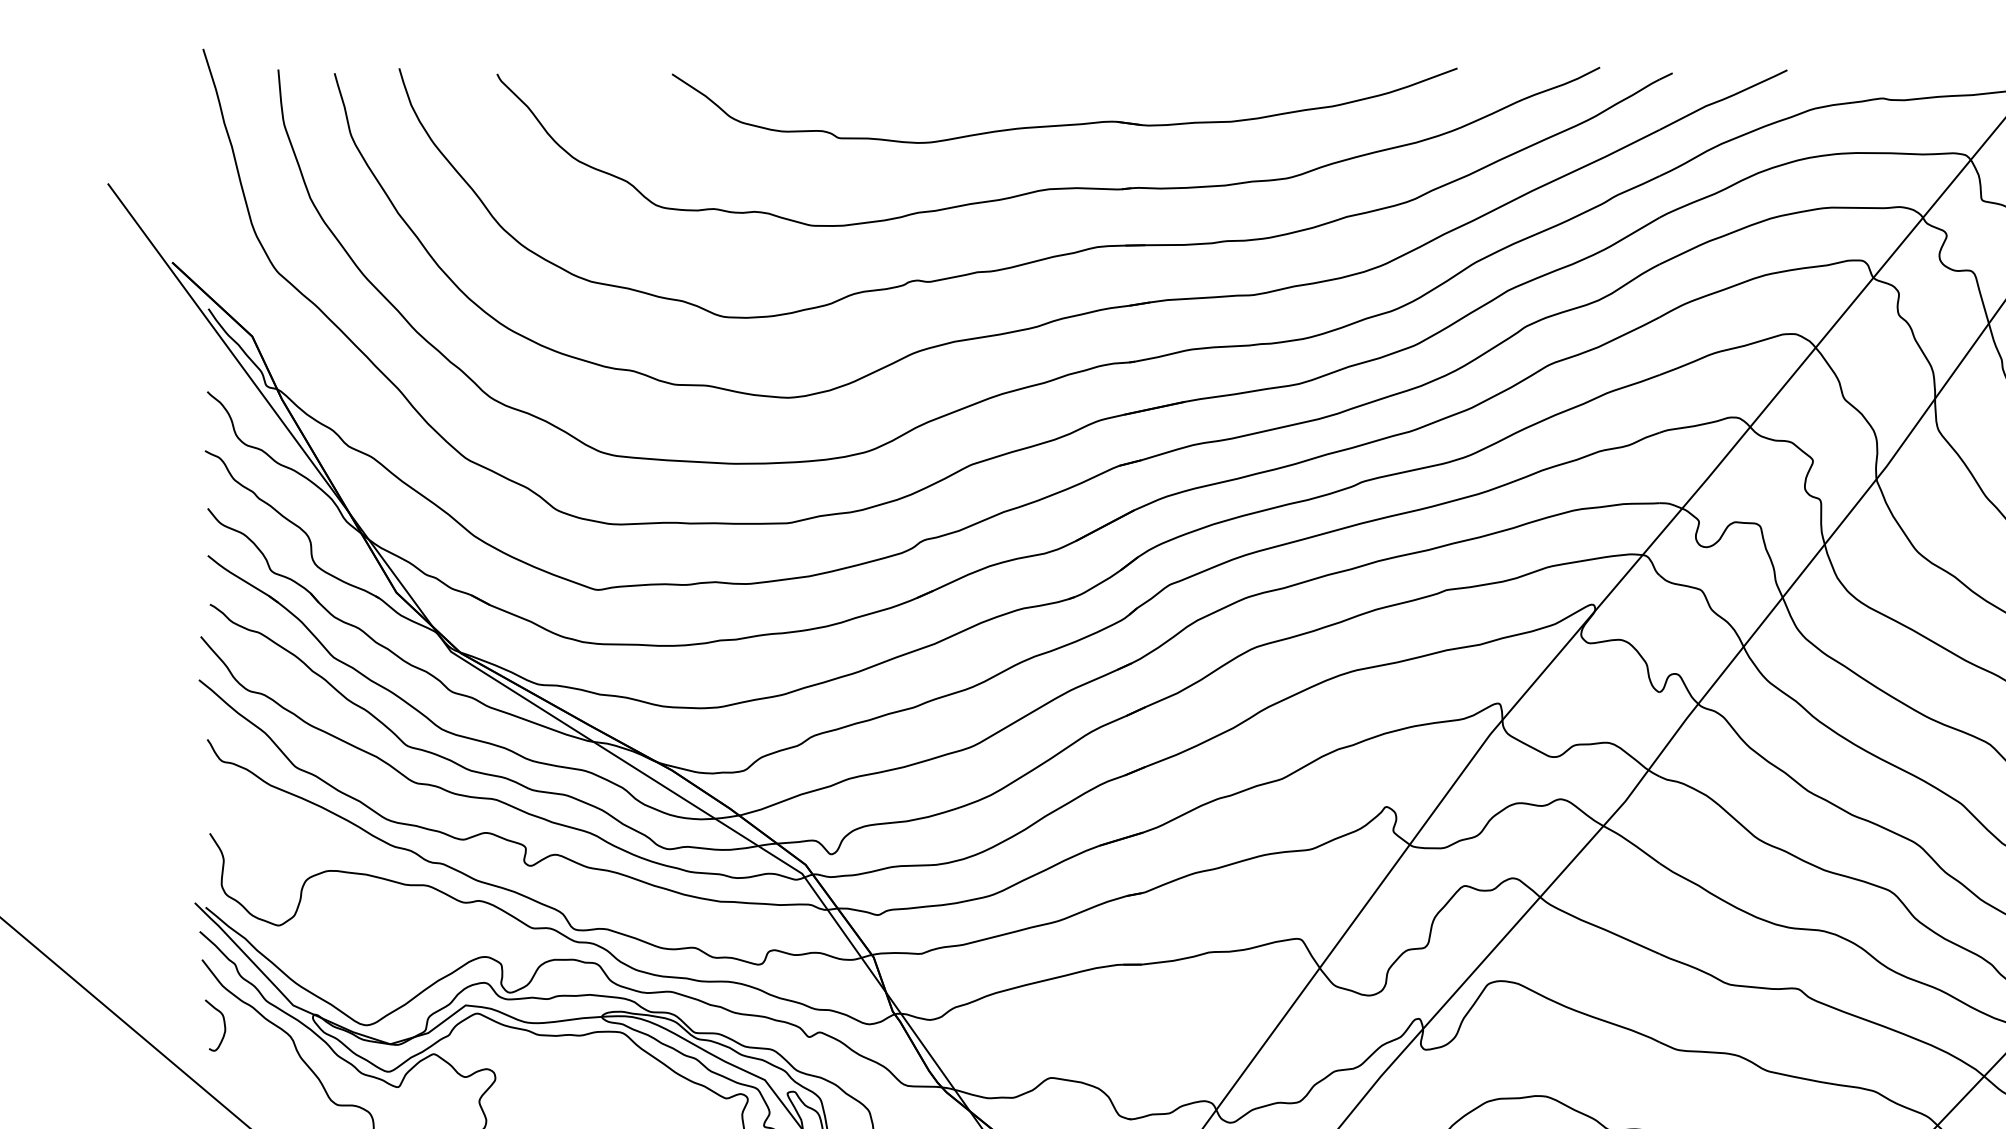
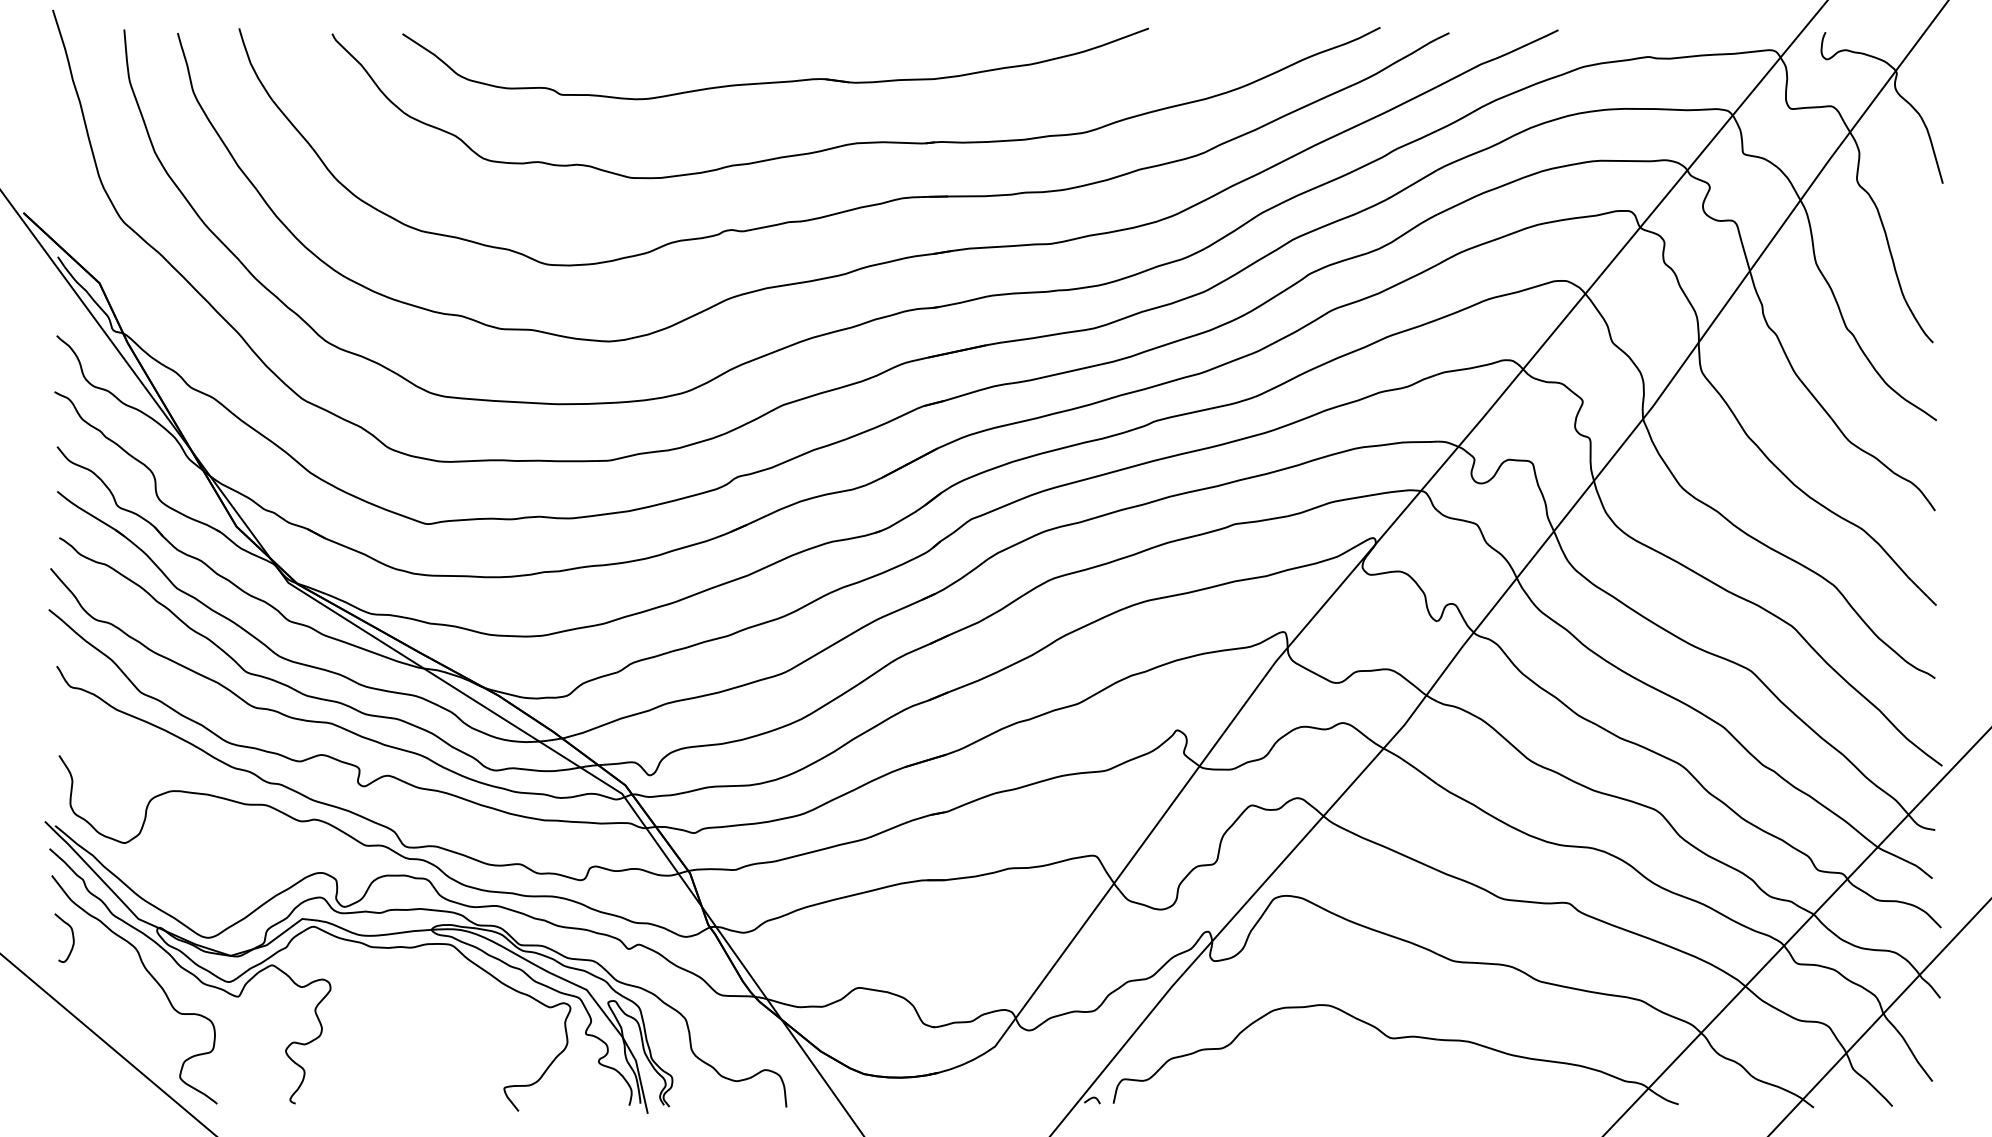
part: (1064, 124) -> (775, 81), moved

